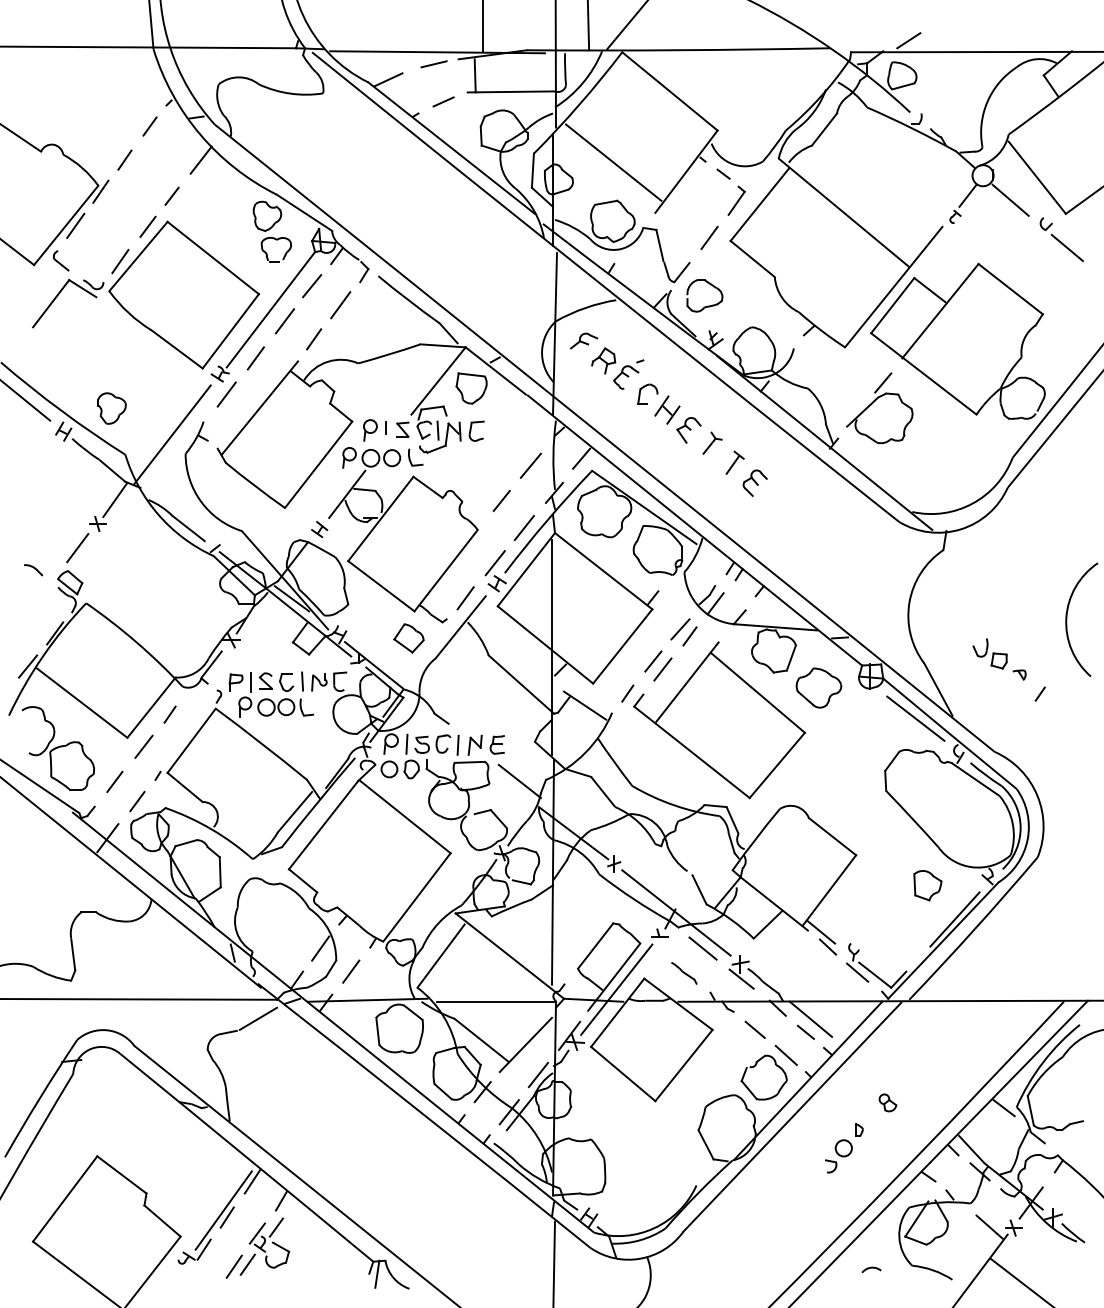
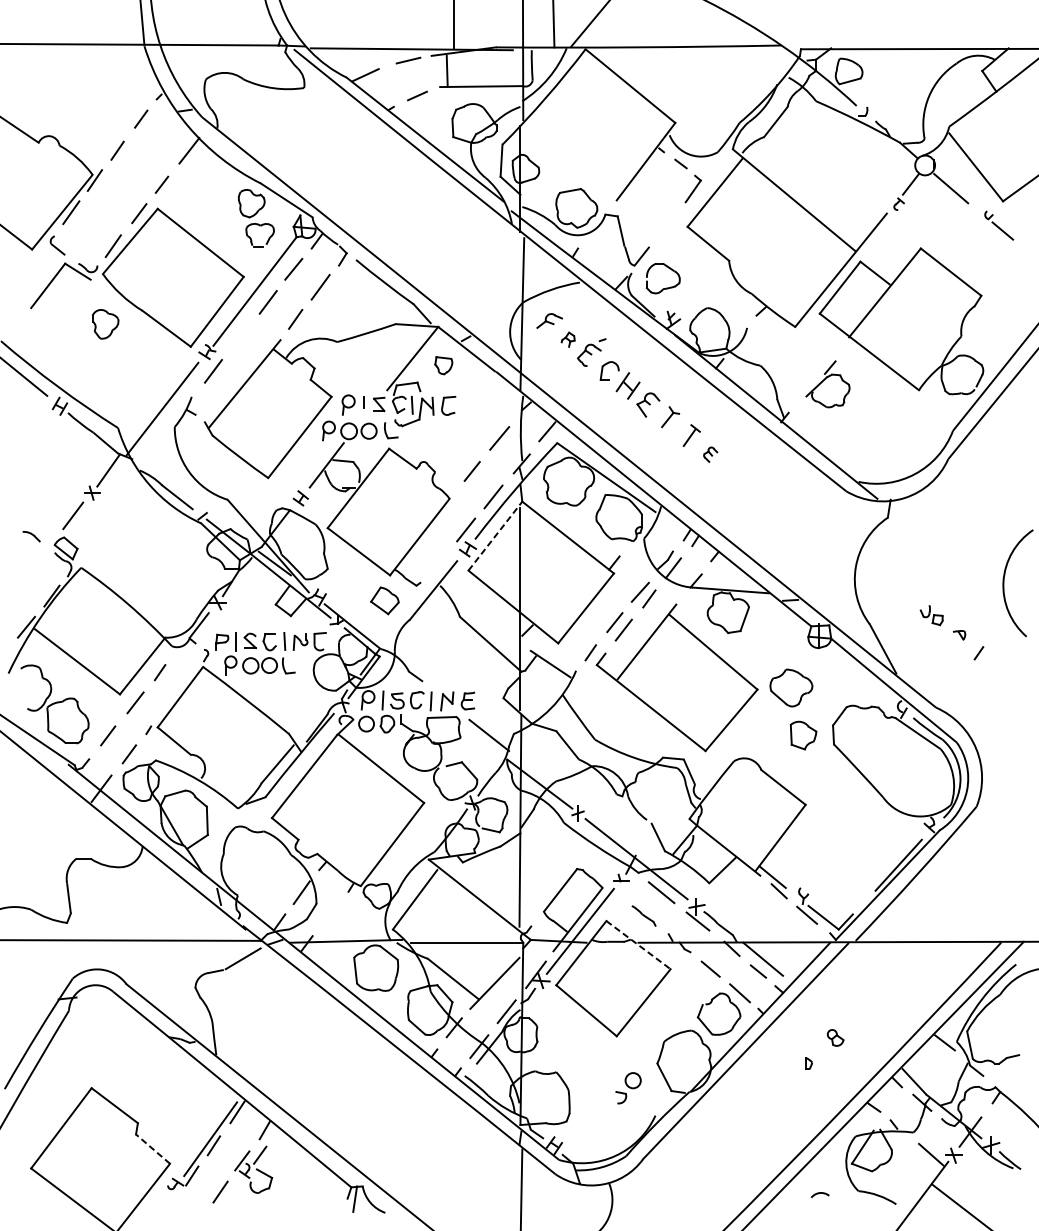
line: (908, 40) -> (854, 38), removed
line: (613, 162) -> (577, 152), removed
line: (709, 237) -> (667, 223), removed
part: (1061, 239) -> (998, 225), size x0.7
line: (255, 358) -> (240, 337), removed
part: (603, 360) -> (567, 339), size x0.6
part: (471, 388) -> (443, 365), size x0.6
part: (111, 408) -> (104, 324), moved
part: (879, 408) -> (827, 384), size x0.7
part: (754, 482) -> (710, 454), size x0.6
line: (526, 569) -> (495, 535), solid -> dashed
line: (465, 598) -> (438, 563), removed
part: (989, 653) -> (931, 615), size x0.7
part: (818, 687) -> (790, 687), moved
line: (915, 718) -> (861, 676), removed
part: (927, 885) -> (803, 735), moved
line: (351, 971) -> (330, 914), removed
line: (678, 1004) -> (638, 945), solid -> dashed
part: (838, 1156) -> (628, 1088), moved
line: (162, 1221) -> (152, 1149), solid -> dashed
line: (247, 1264) -> (232, 1189), removed

